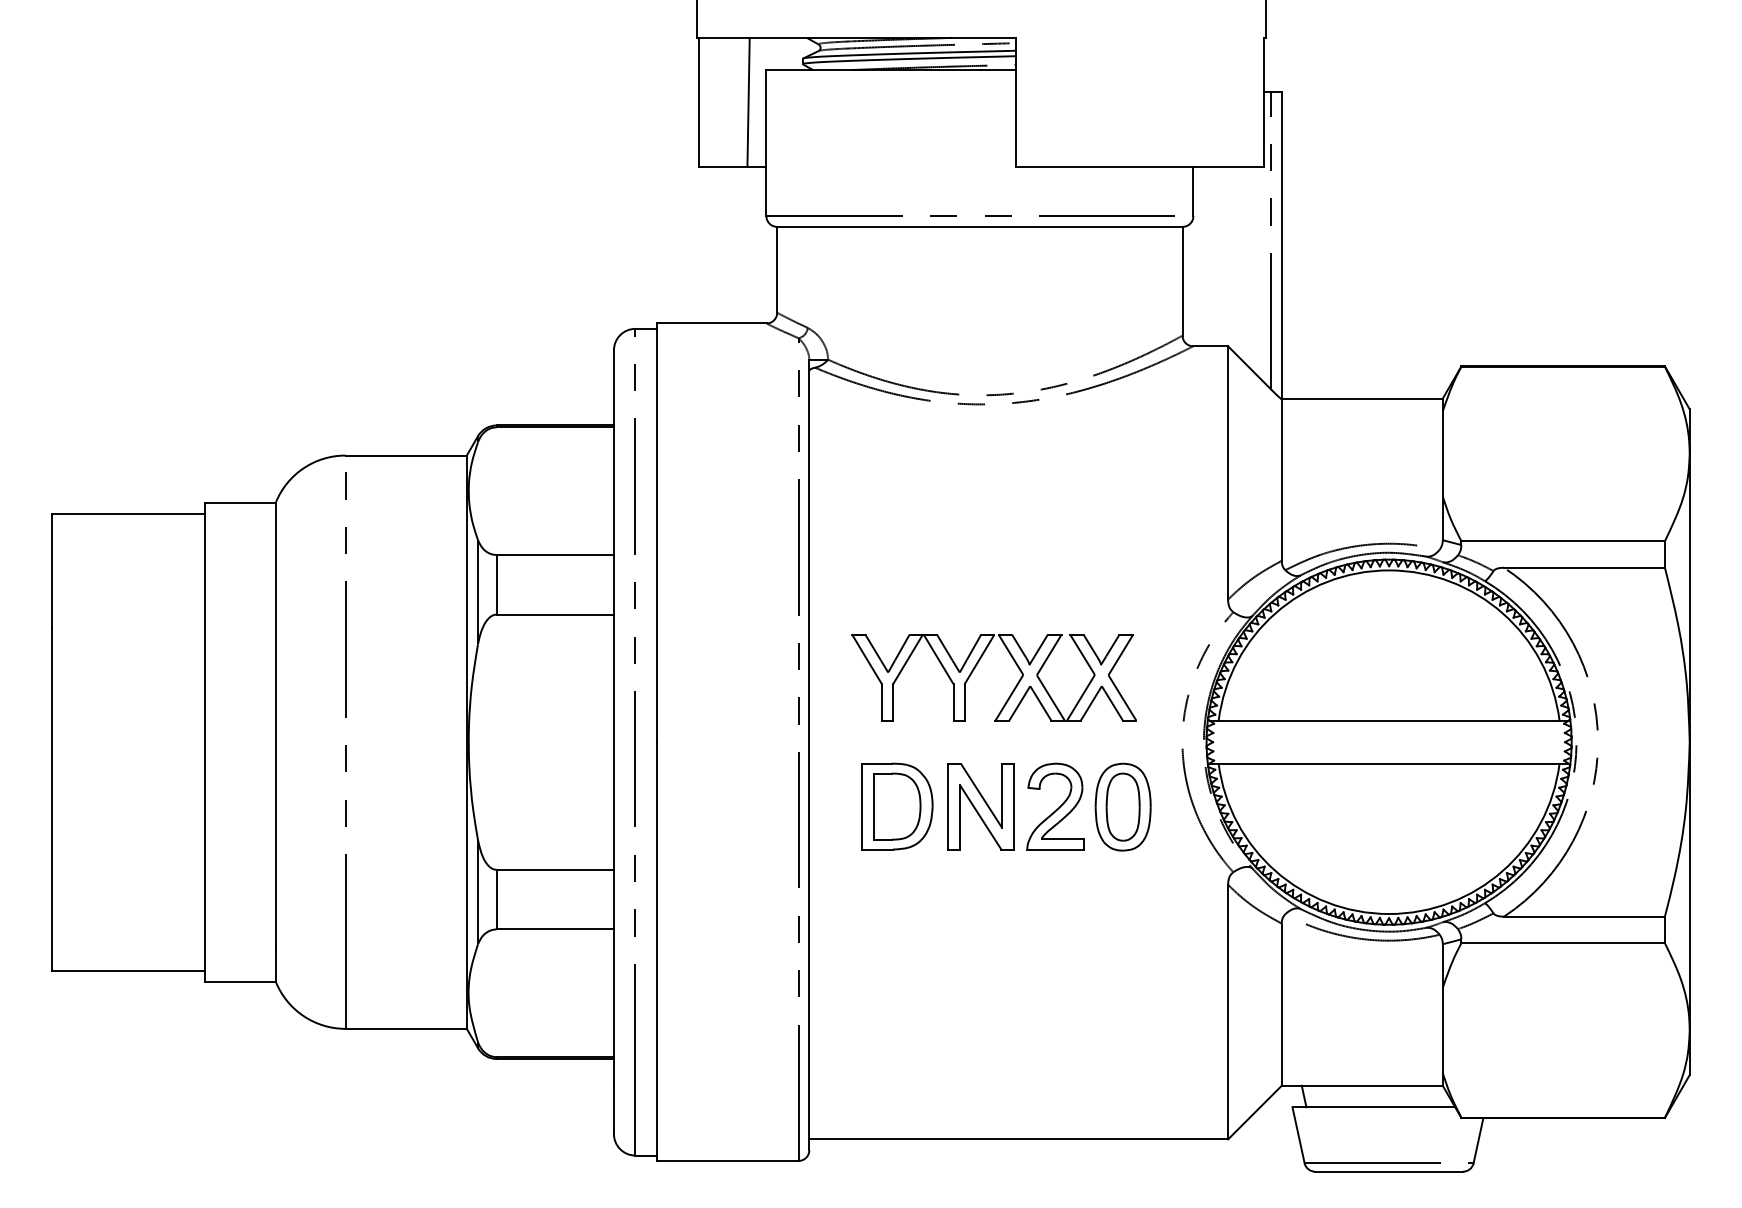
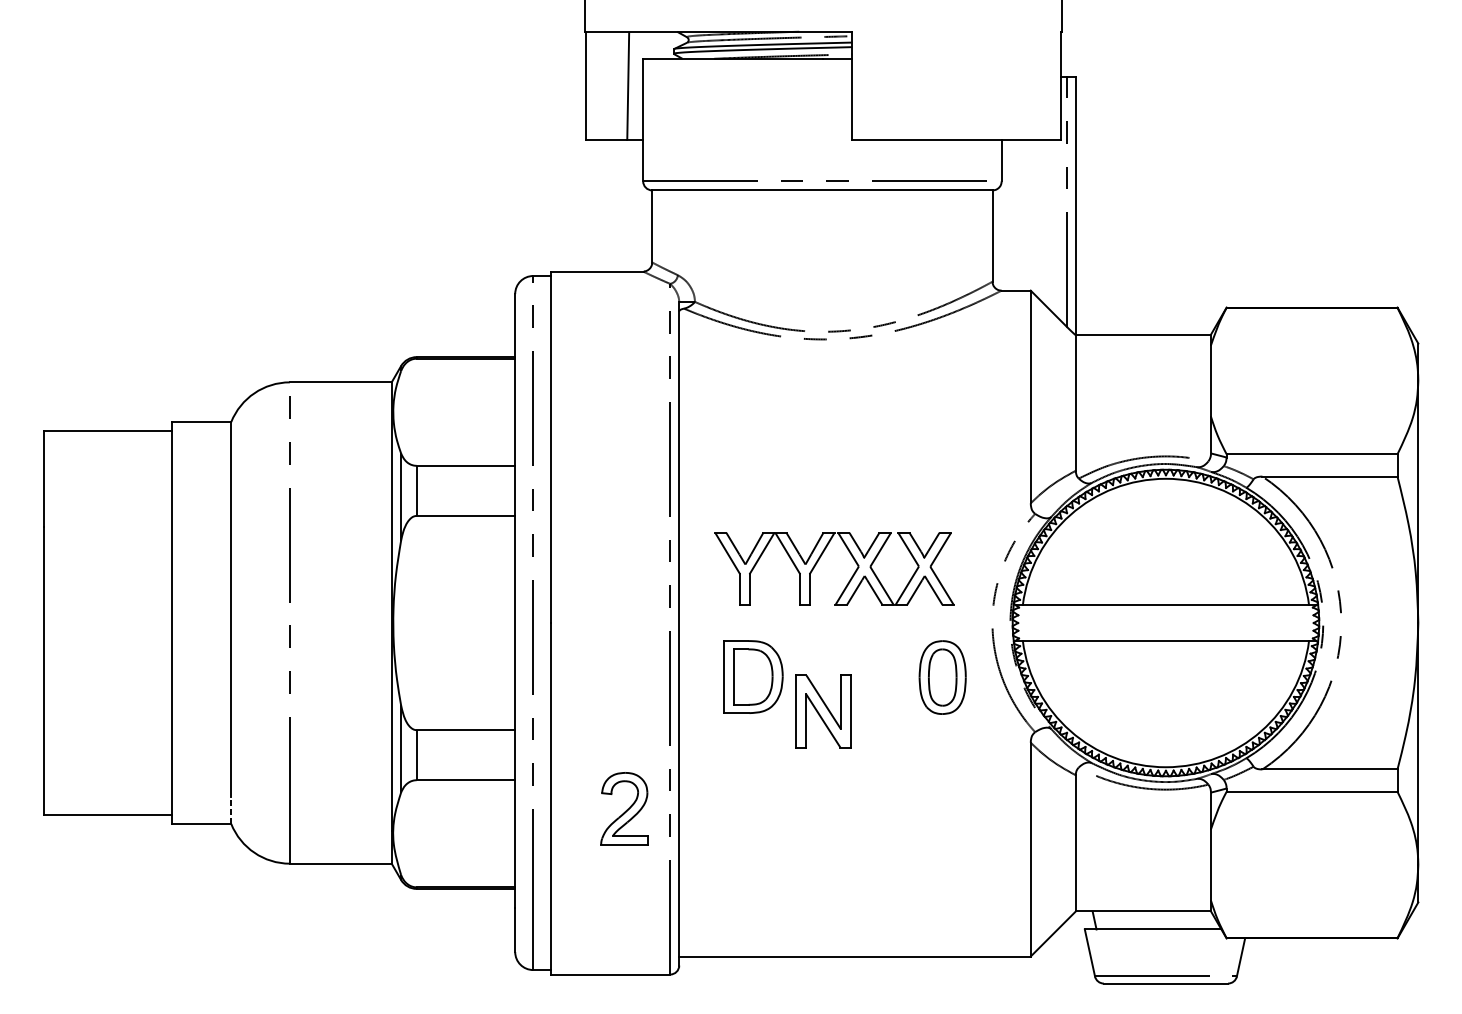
part: (980, 806) -> (822, 711), moved
part: (1055, 806) -> (624, 808), moved
line: (275, 965) -> (231, 810), solid -> dashed

